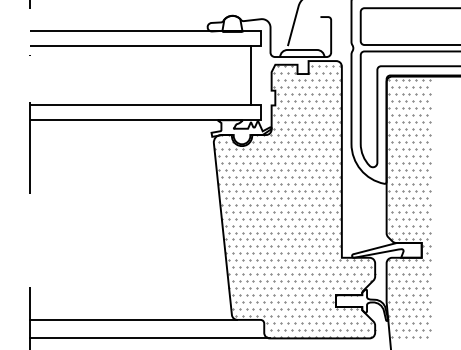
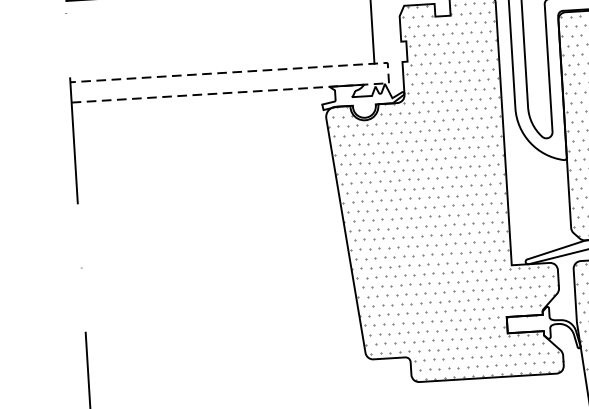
line: (260, 112) -> (387, 72), solid -> dashed
line: (133, 319) -> (230, 367), removed
line: (149, 338) -> (254, 392), removed

